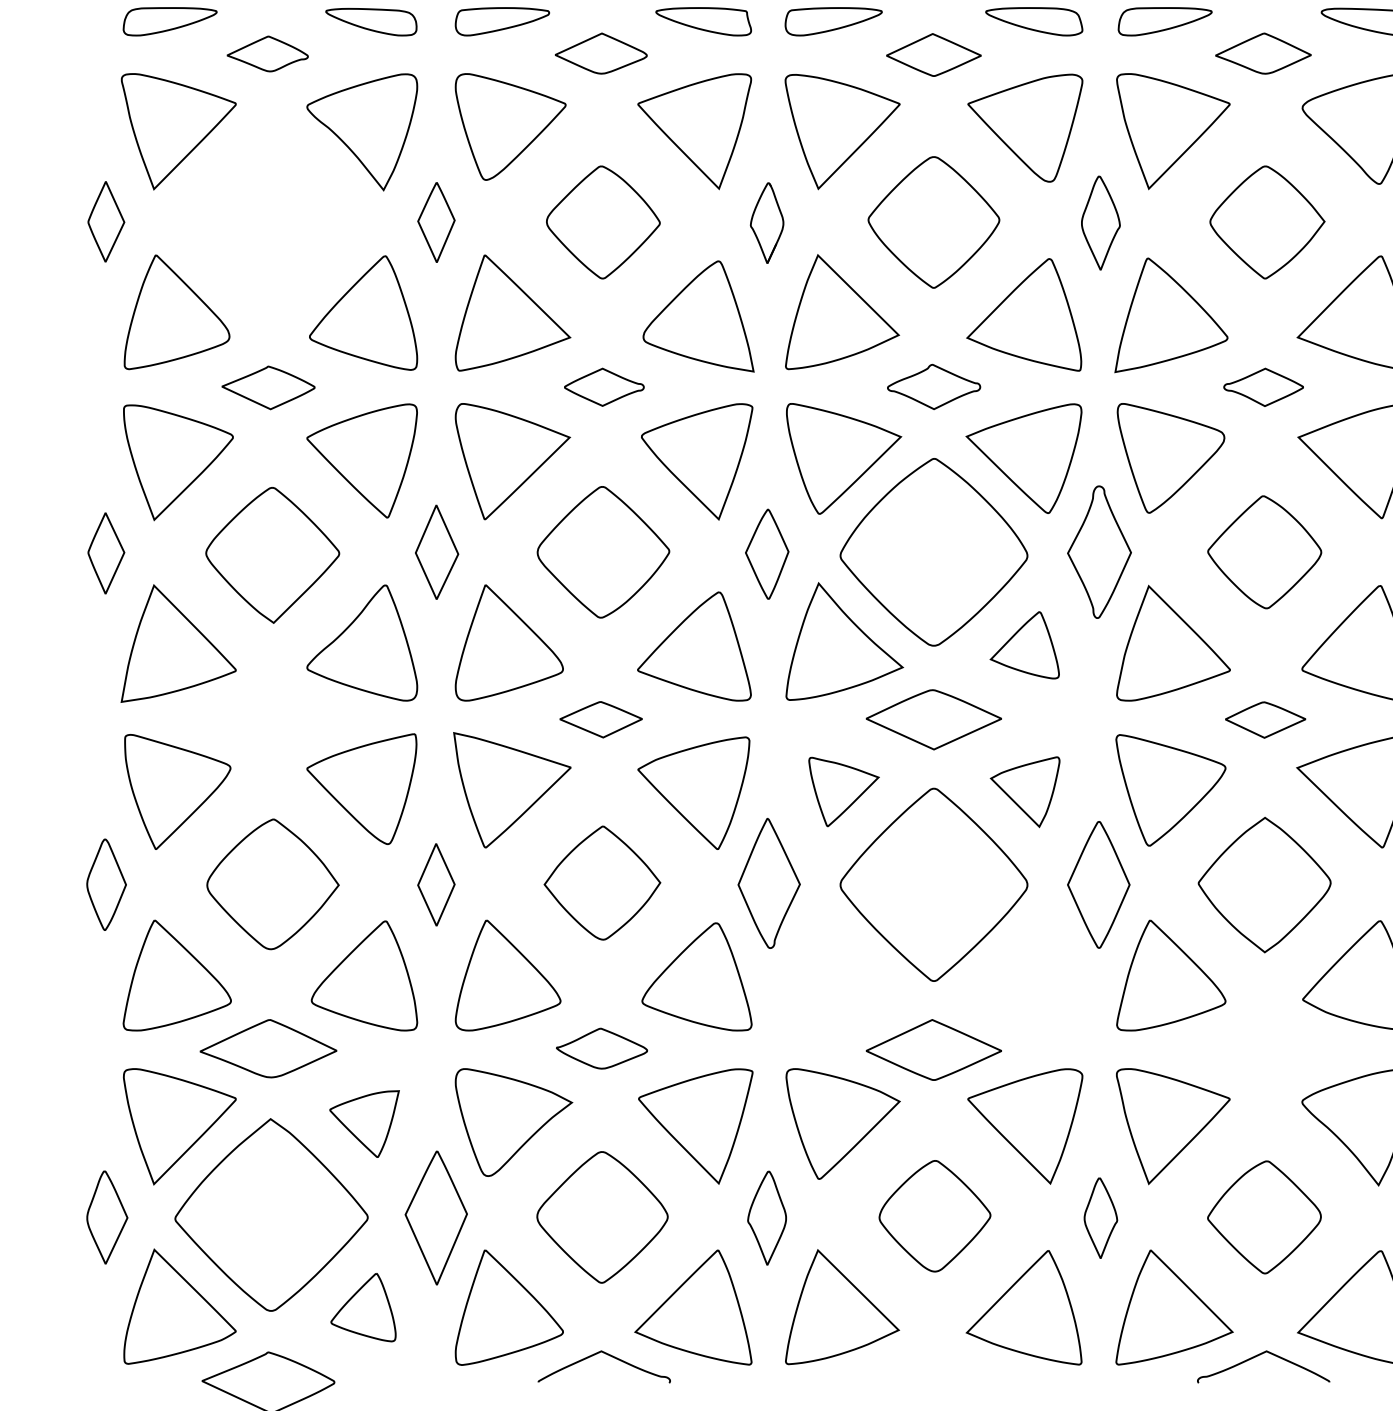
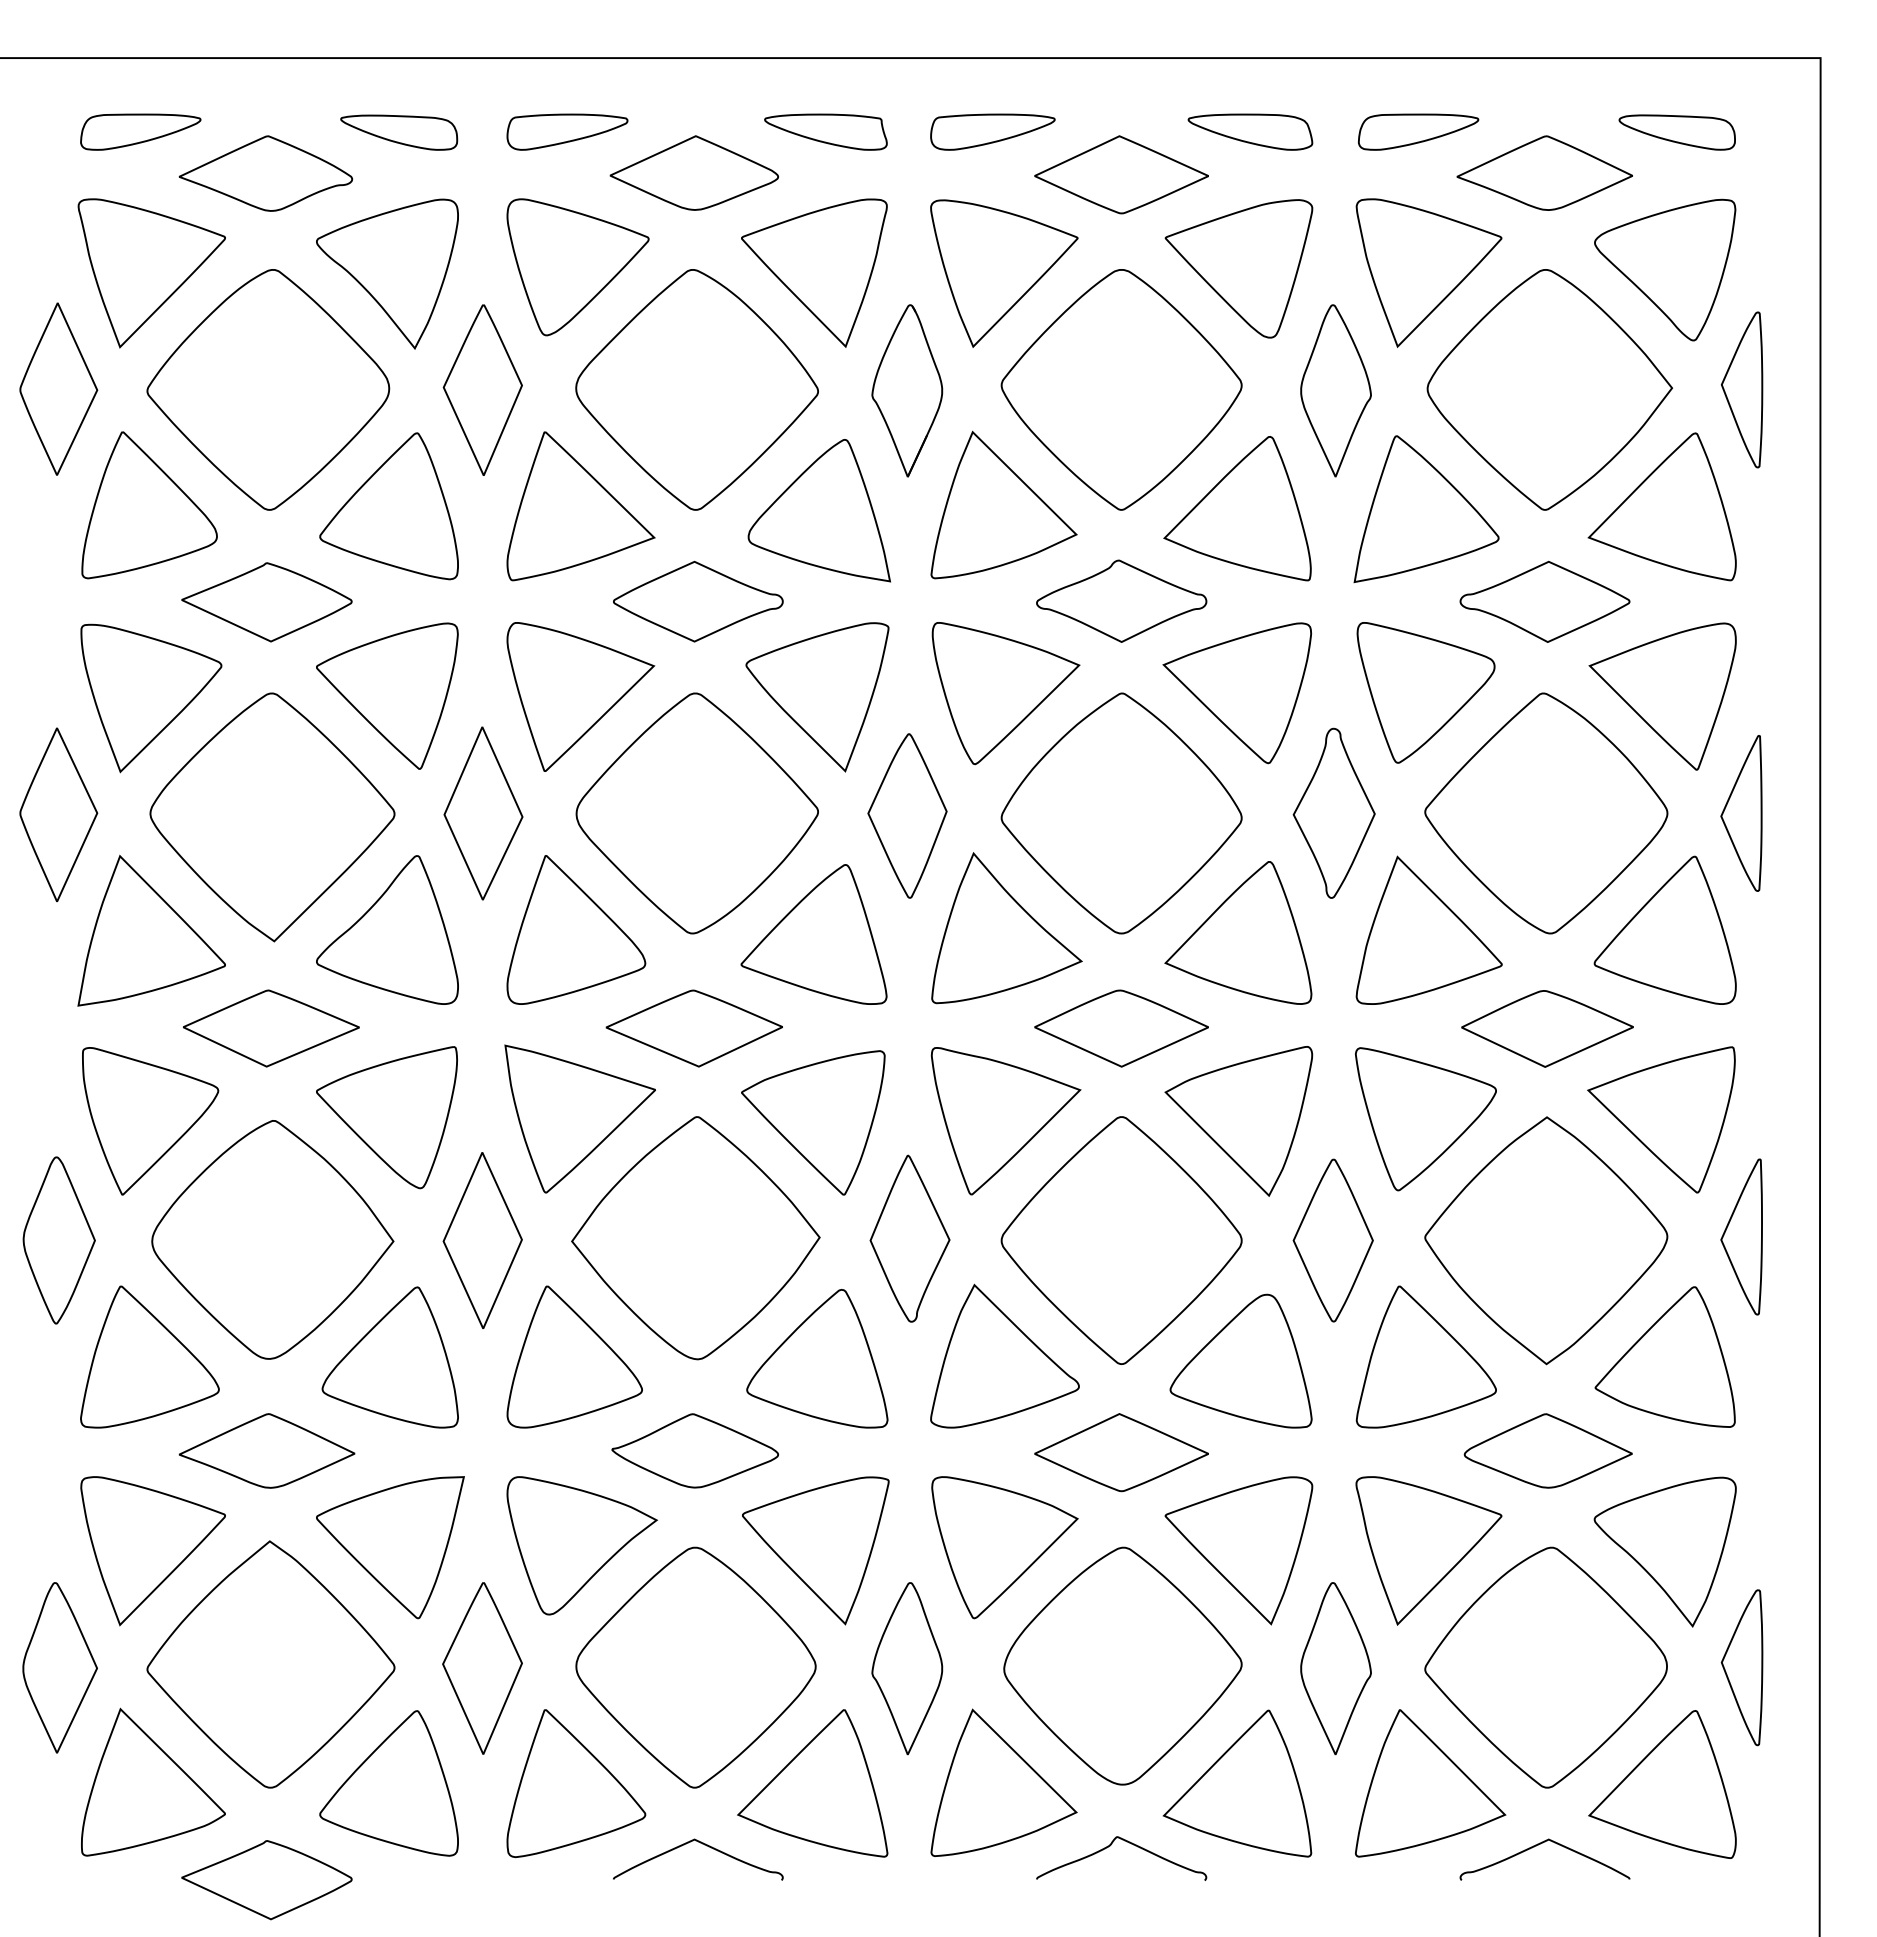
part: (267, 53) -> (265, 173), size x1.67
part: (600, 53) -> (693, 172), size x1.43
part: (1263, 53) -> (1544, 172), size x1.43
part: (933, 54) -> (1121, 174), size x1.43
part: (106, 221) -> (58, 388), size x1.67
part: (269, 222) -> (268, 389), added
part: (436, 222) -> (482, 389), size x1.67
part: (602, 222) -> (696, 389), size x1.67
part: (767, 222) -> (907, 390), size x1.67
part: (933, 222) -> (1121, 389), size x1.43
part: (1100, 222) -> (1335, 390), size x1.43
part: (1267, 222) -> (1549, 389), size x1.67
part: (933, 386) -> (1121, 600), size x1.43
part: (604, 387) -> (698, 601), size x1.67
part: (1263, 387) -> (1544, 601), size x1.67
part: (268, 388) -> (266, 602), size x1.43
part: (437, 552) -> (483, 813), size x1.43
part: (602, 552) -> (696, 813), size x1.43
part: (1264, 552) -> (1546, 813), size x1.67
part: (106, 553) -> (58, 814), size x1.67
part: (767, 553) -> (907, 815), size x1.43
part: (272, 555) -> (272, 817), size x1.43
part: (1024, 644) -> (1238, 932), size x1.67
part: (271, 719) -> (271, 1028), added
part: (600, 719) -> (693, 1028), size x1.67
part: (1265, 719) -> (1547, 1028), size x1.67
part: (843, 792) -> (1005, 1121), size x1.67
part: (1024, 792) -> (1238, 1121), size x1.67
part: (602, 883) -> (695, 1238), size x1.67
part: (106, 884) -> (58, 1240), size x1.43
part: (272, 884) -> (272, 1239), size x1.43
part: (436, 884) -> (482, 1240), size x1.67
part: (1264, 884) -> (1546, 1240), size x1.43
part: (842, 974) -> (1004, 1355), added
part: (1026, 978) -> (1240, 1360), added
part: (602, 1048) -> (695, 1450), size x1.43
part: (1265, 1048) -> (1547, 1450), added
part: (364, 1123) -> (390, 1547), size x1.67
part: (934, 1215) -> (1122, 1665), size x1.67
part: (106, 1217) -> (59, 1667), size x1.43
part: (602, 1217) -> (695, 1667), size x1.43
part: (1264, 1217) -> (1545, 1667), size x1.67
part: (767, 1218) -> (907, 1668), size x1.43
part: (1100, 1218) -> (1335, 1668), size x1.67
part: (363, 1307) -> (388, 1783), size x1.67
curve: (925, 1356) -> (1110, 1846), added

